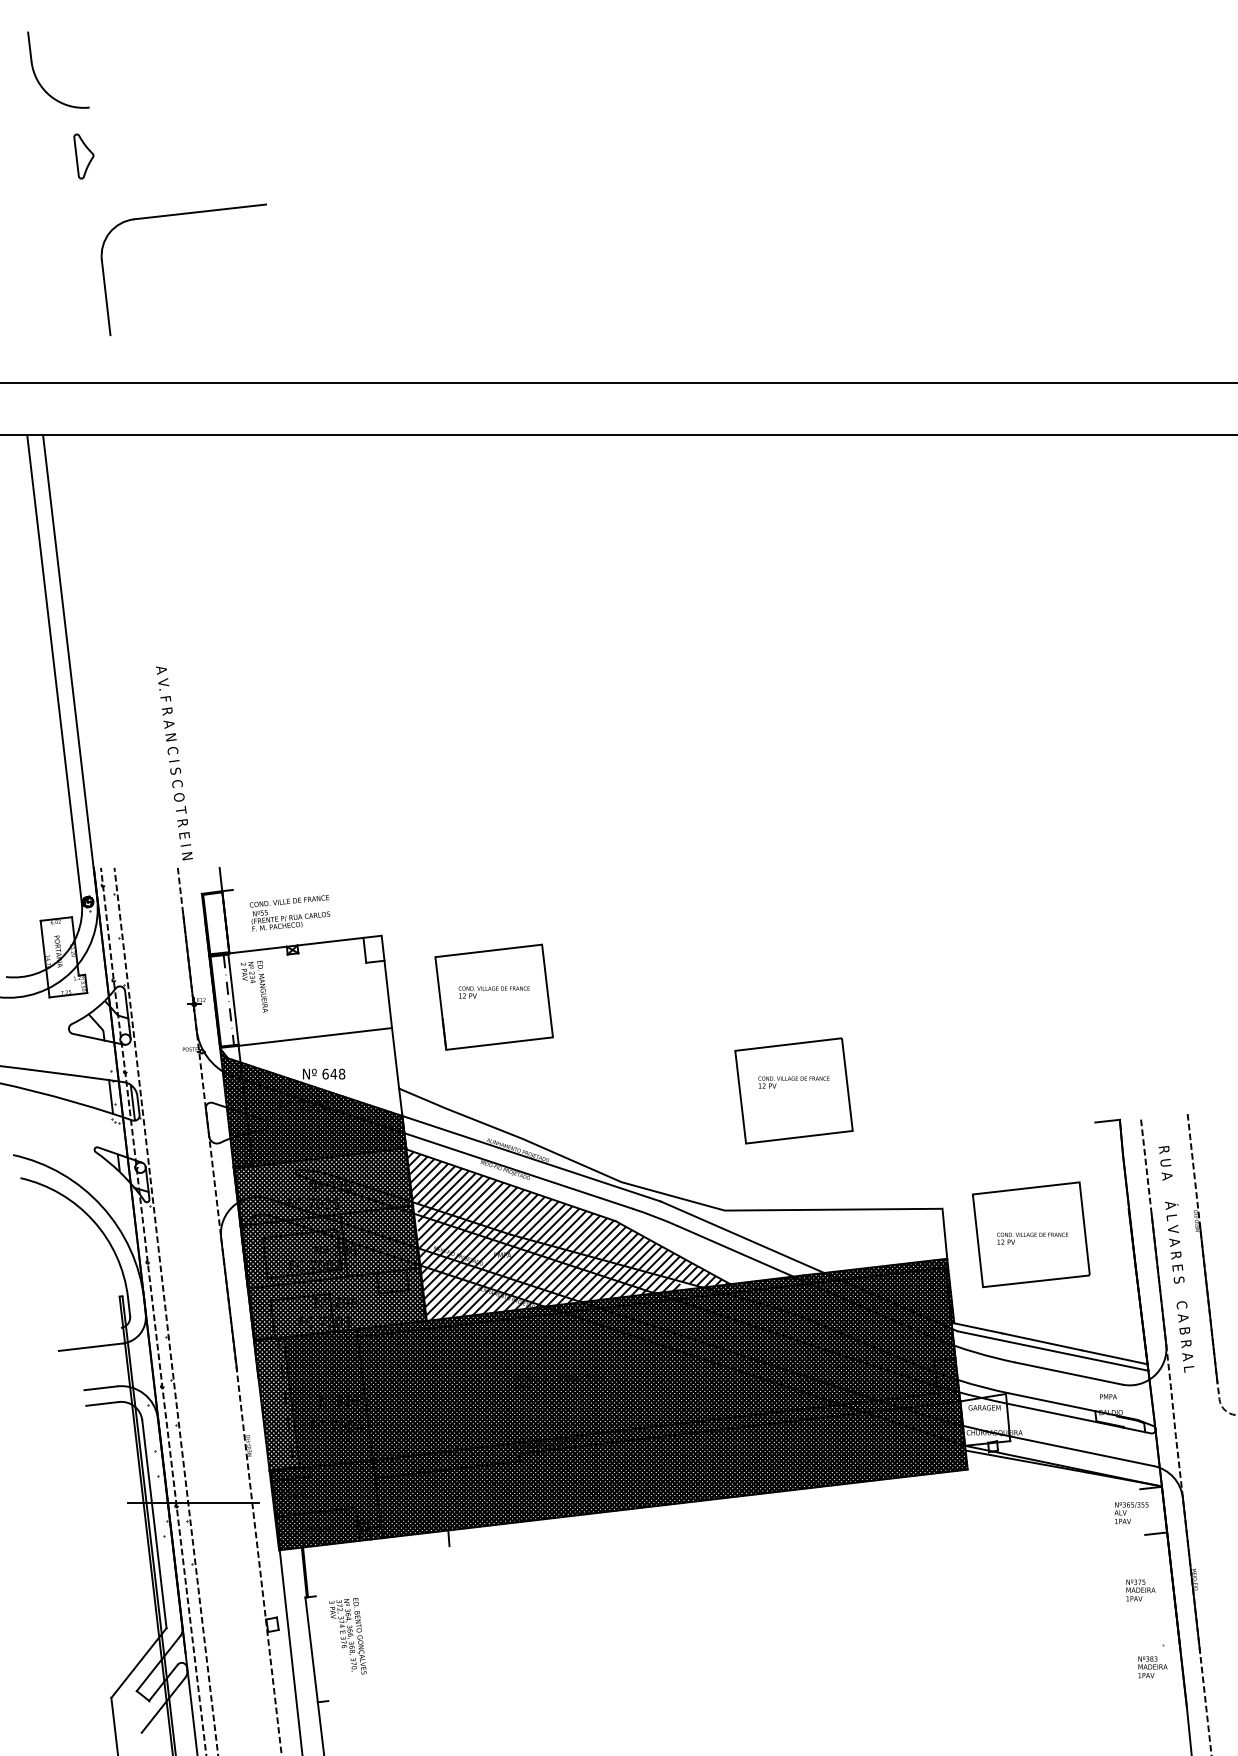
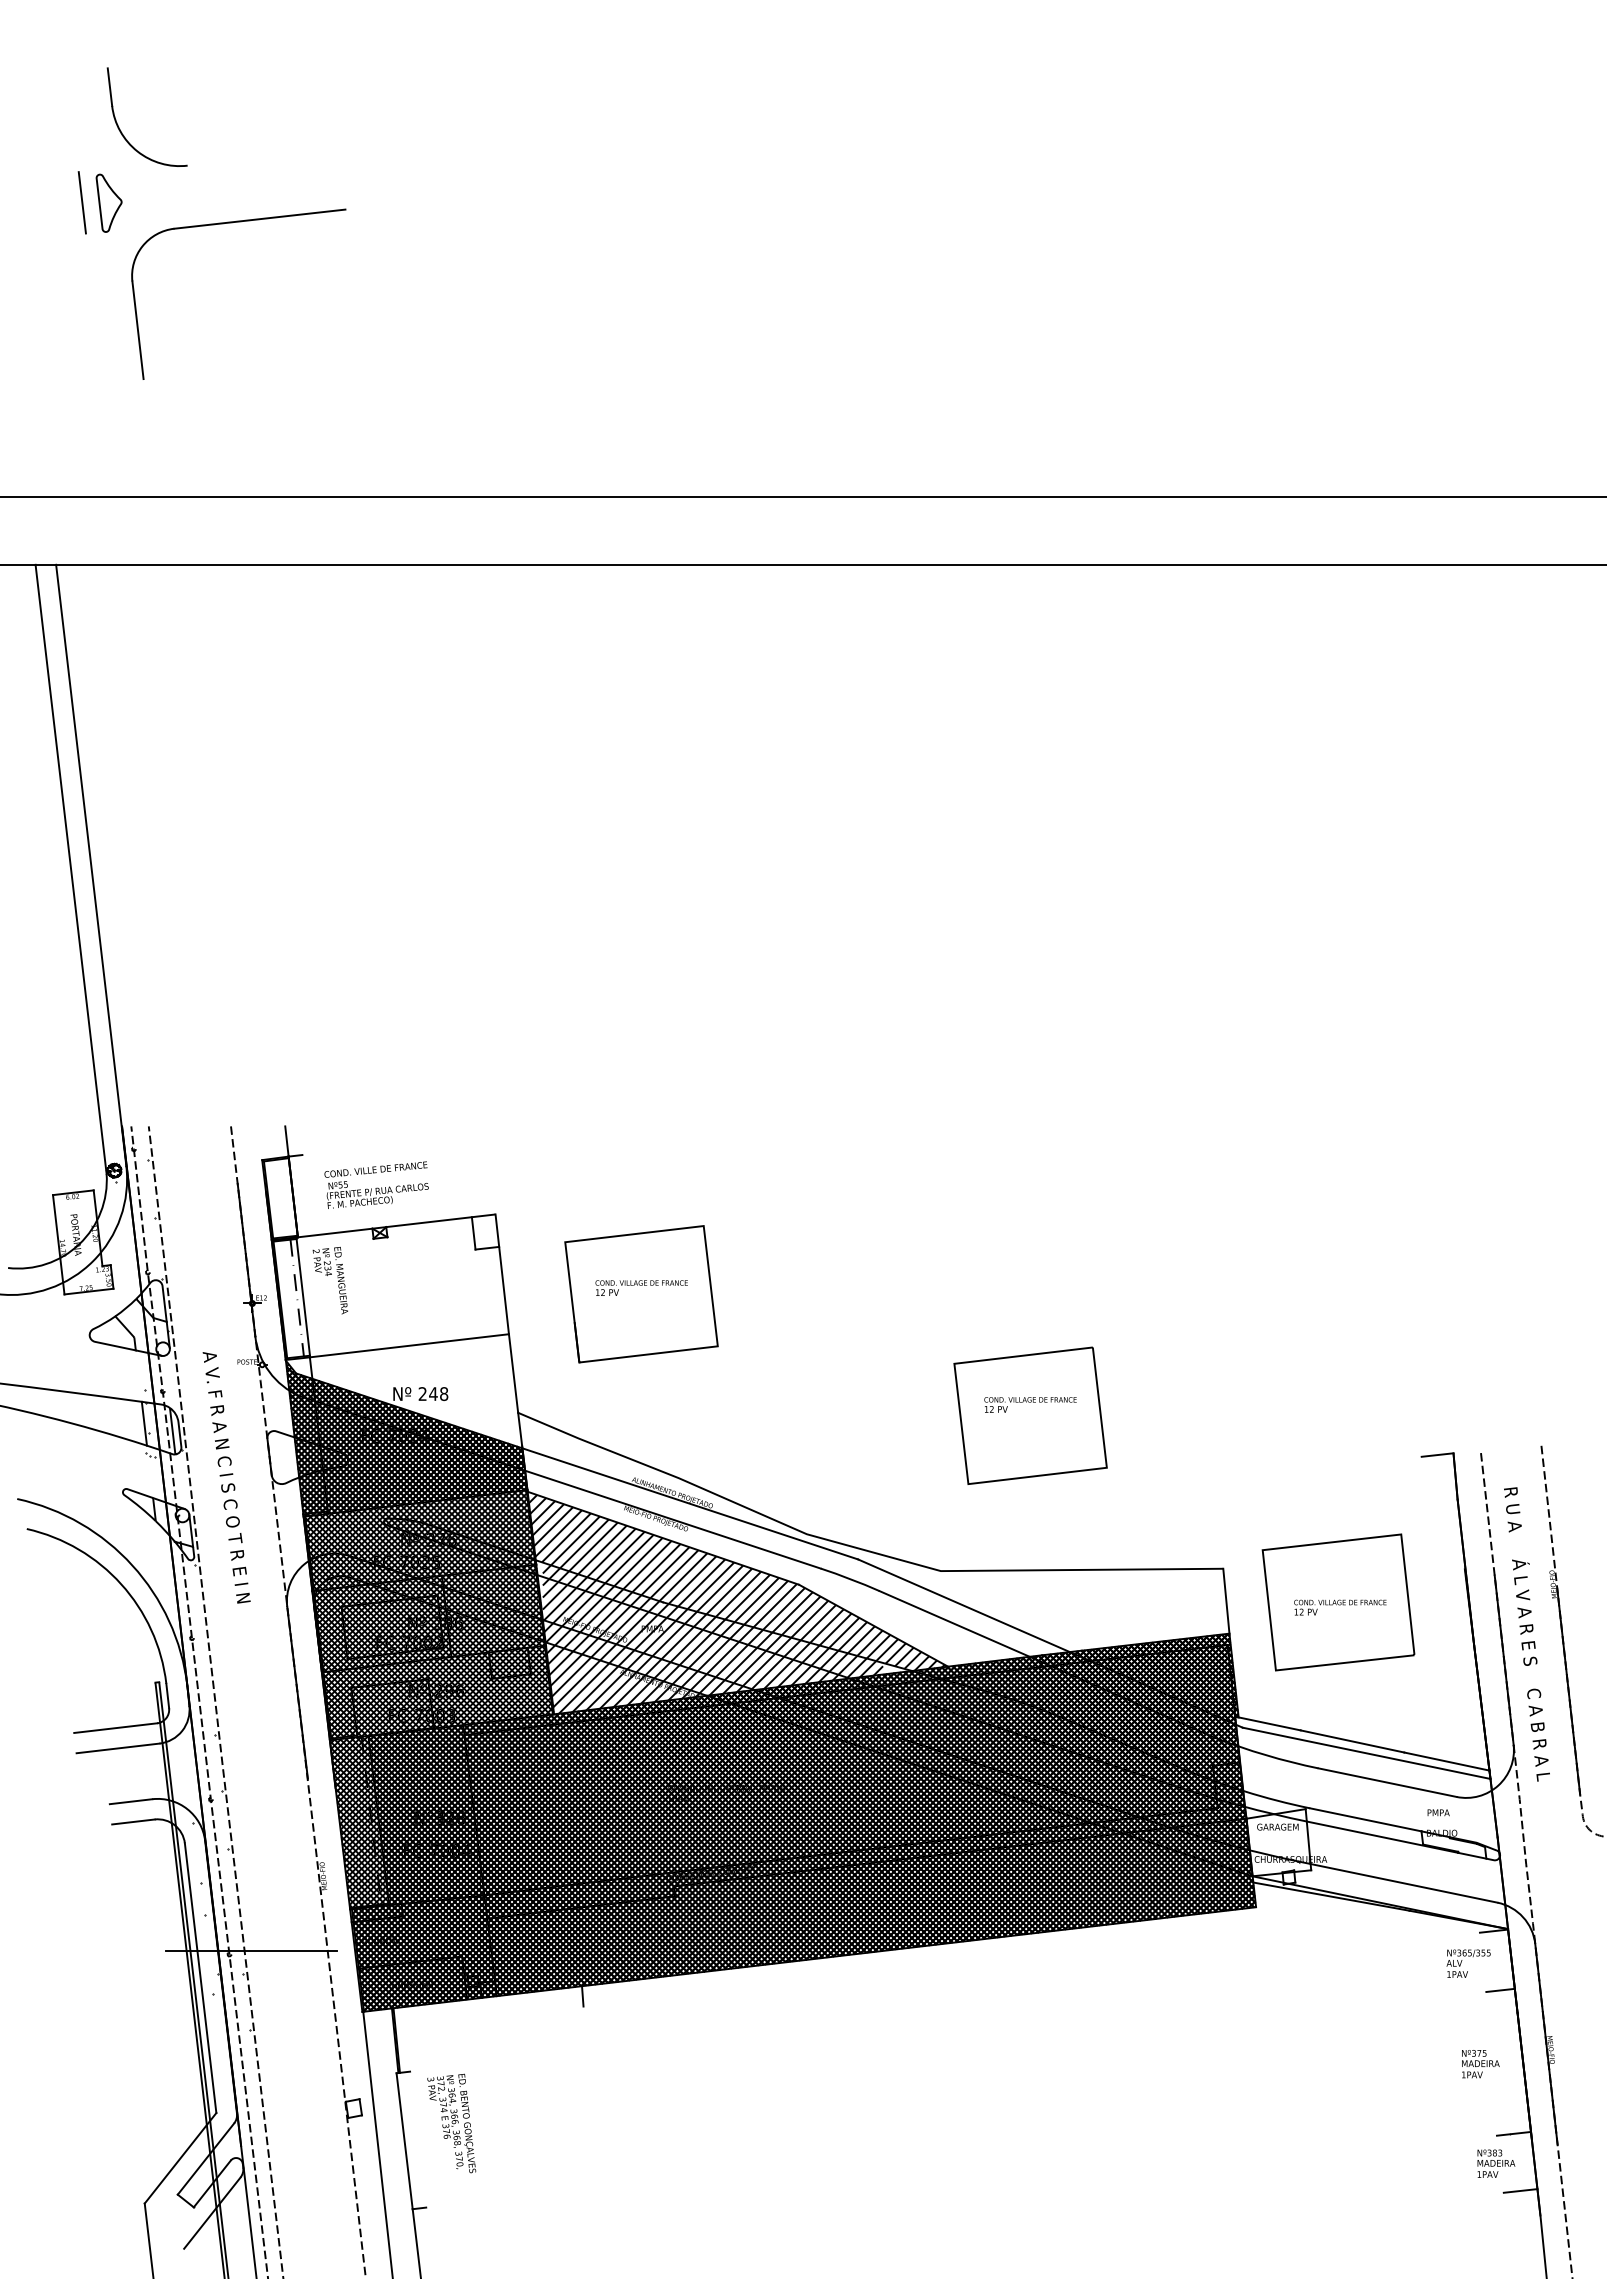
part: (39, 81) -> (122, 132), moved
line: (62, 155) -> (81, 202), added
part: (178, 215) -> (232, 223), moved
text: (174, 763) -> (226, 1477), moved
text: (325, 1073) -> (422, 1393), 648 -> 248
line: (88, 1331) -> (115, 1727), added
line: (1166, 1643) -> (1513, 2133), added
line: (1171, 1687) -> (1520, 2190), added

